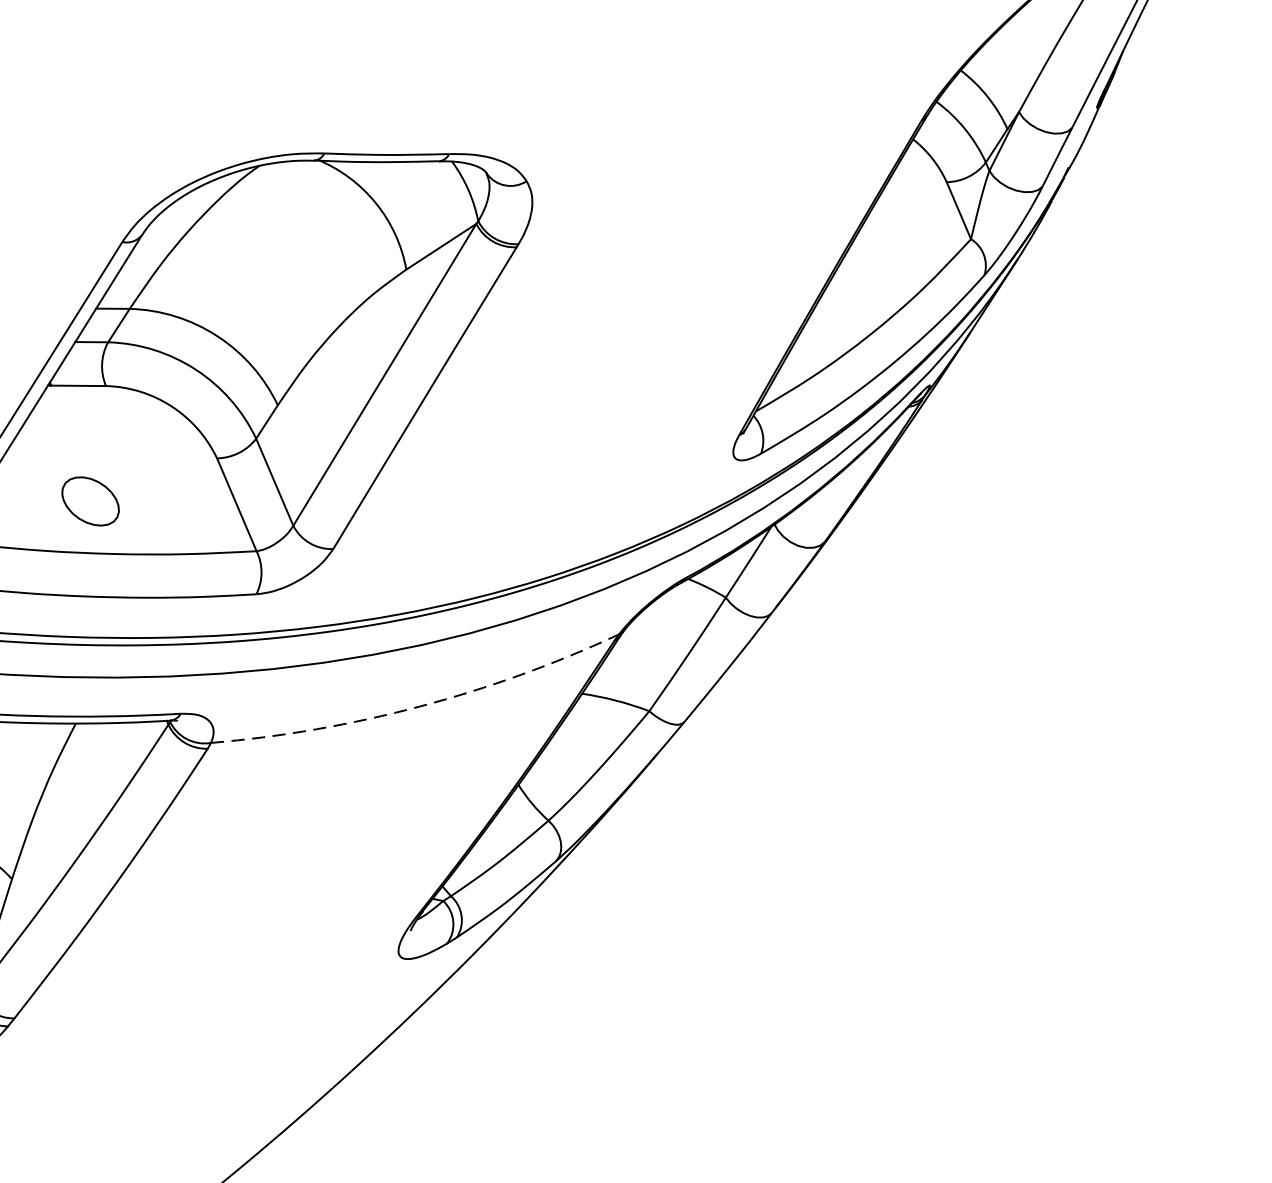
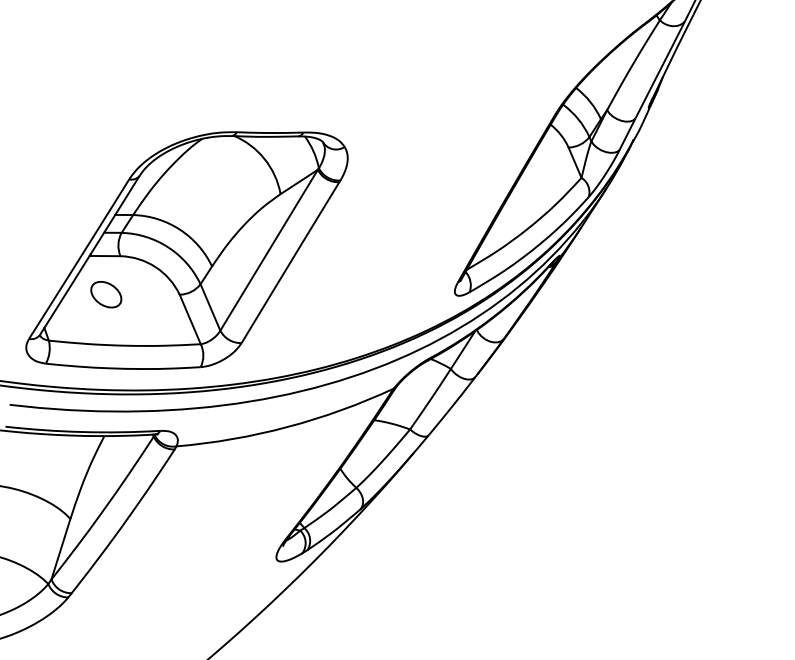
part: (90, 501) -> (106, 294), moved
arc: (419, 707) -> (287, 427), dashed -> solid

